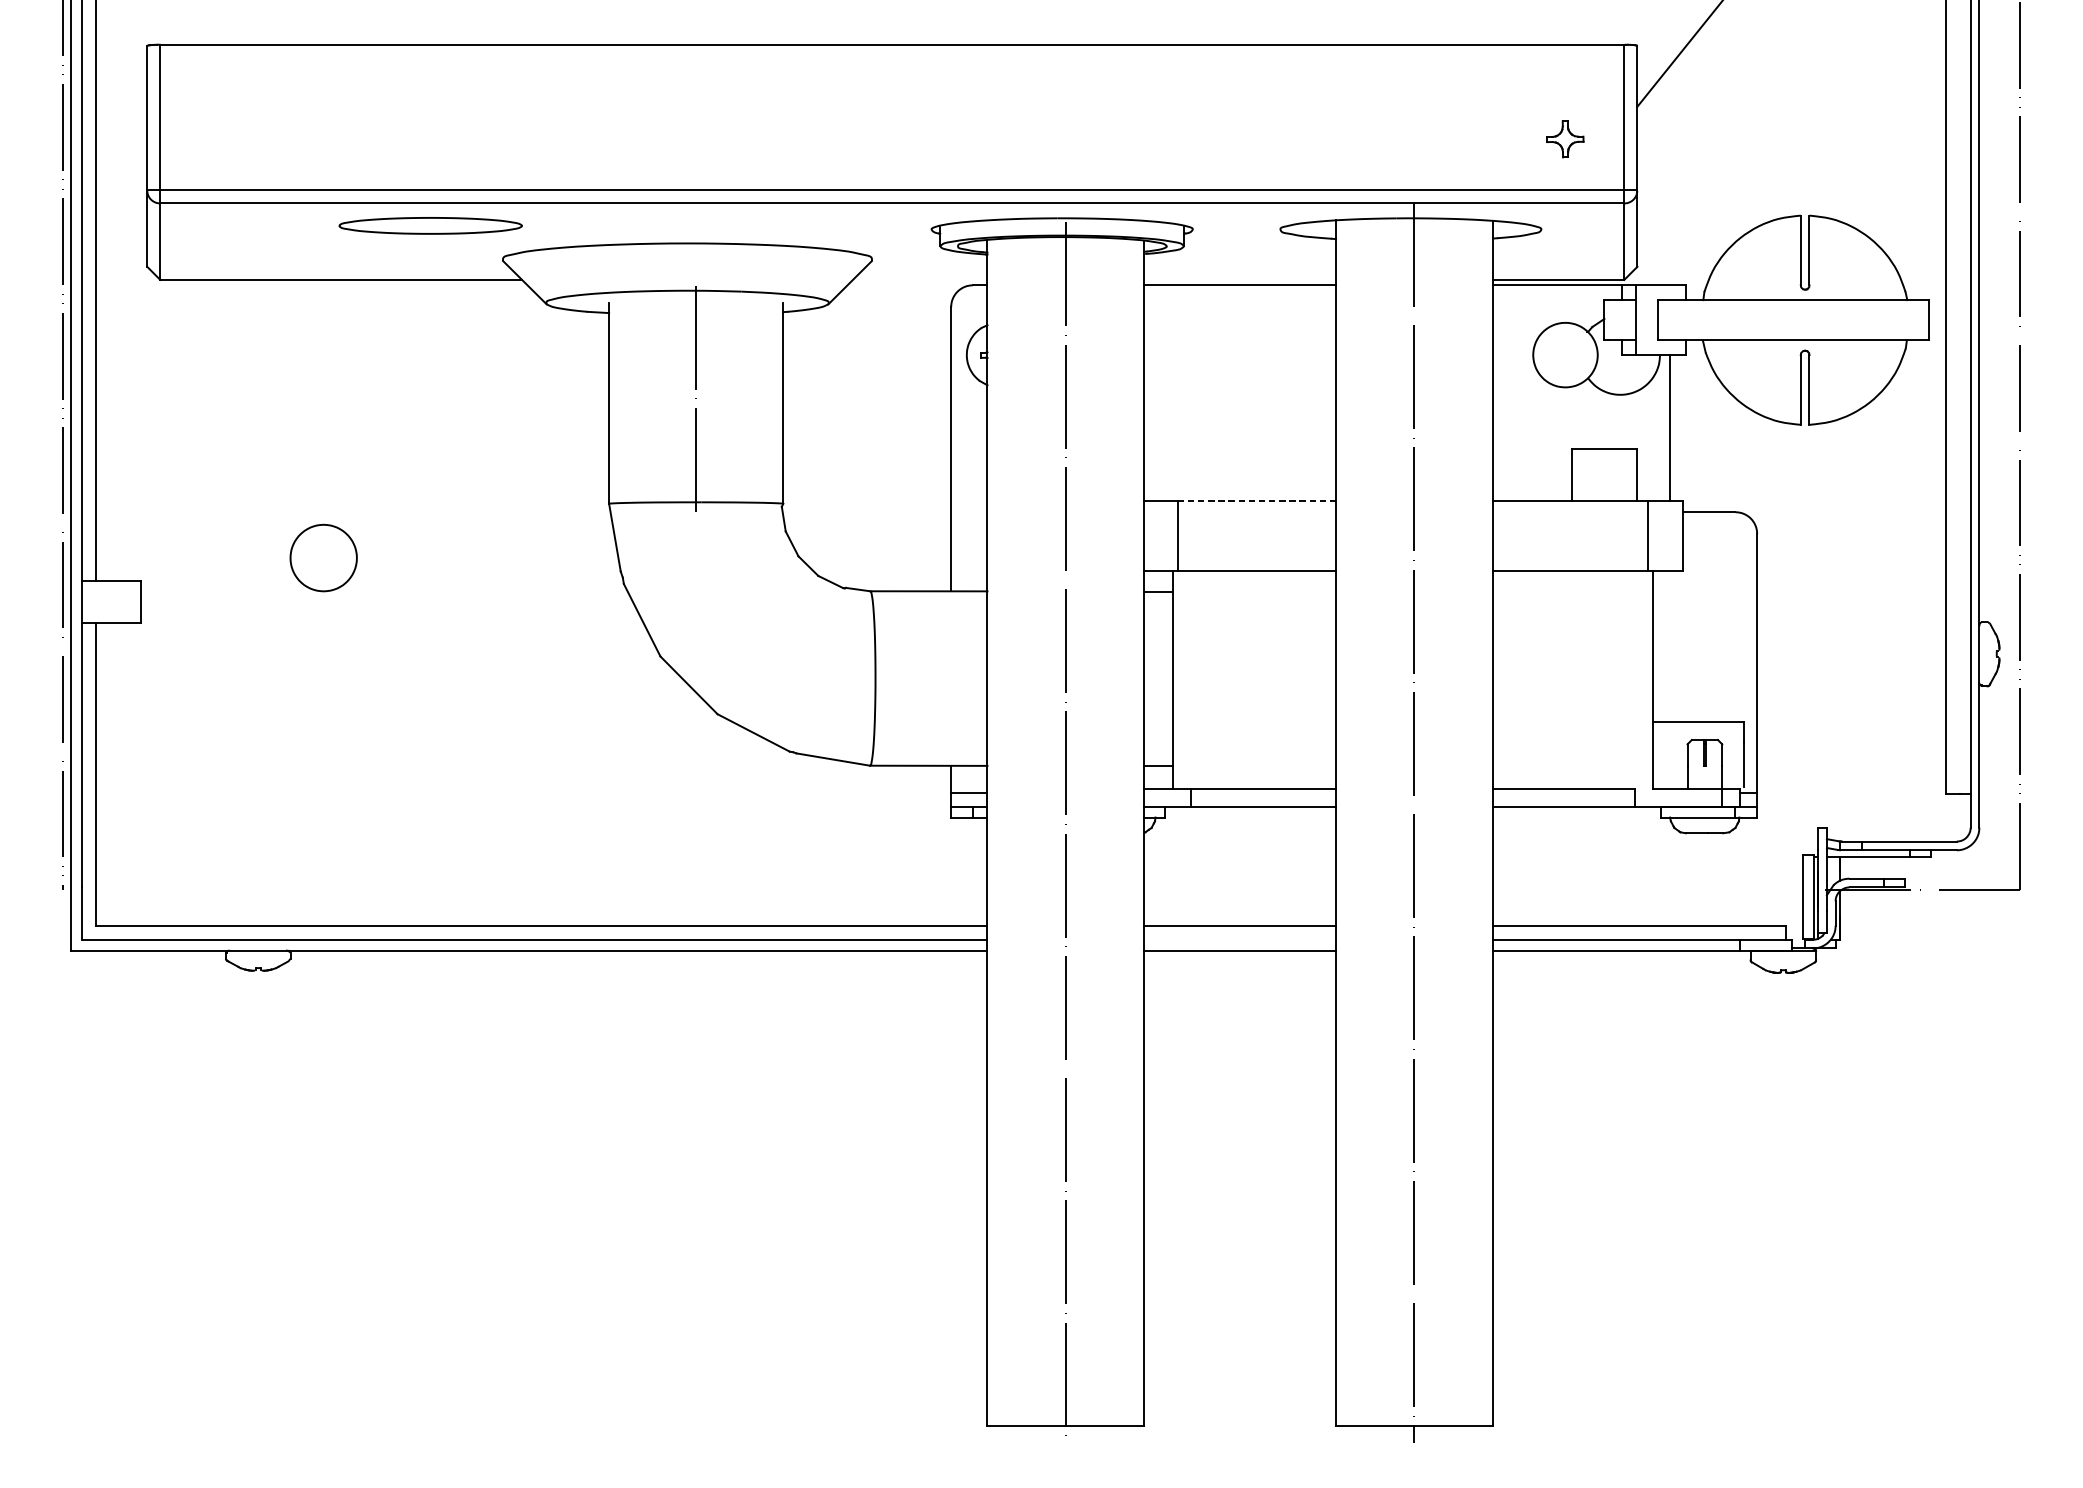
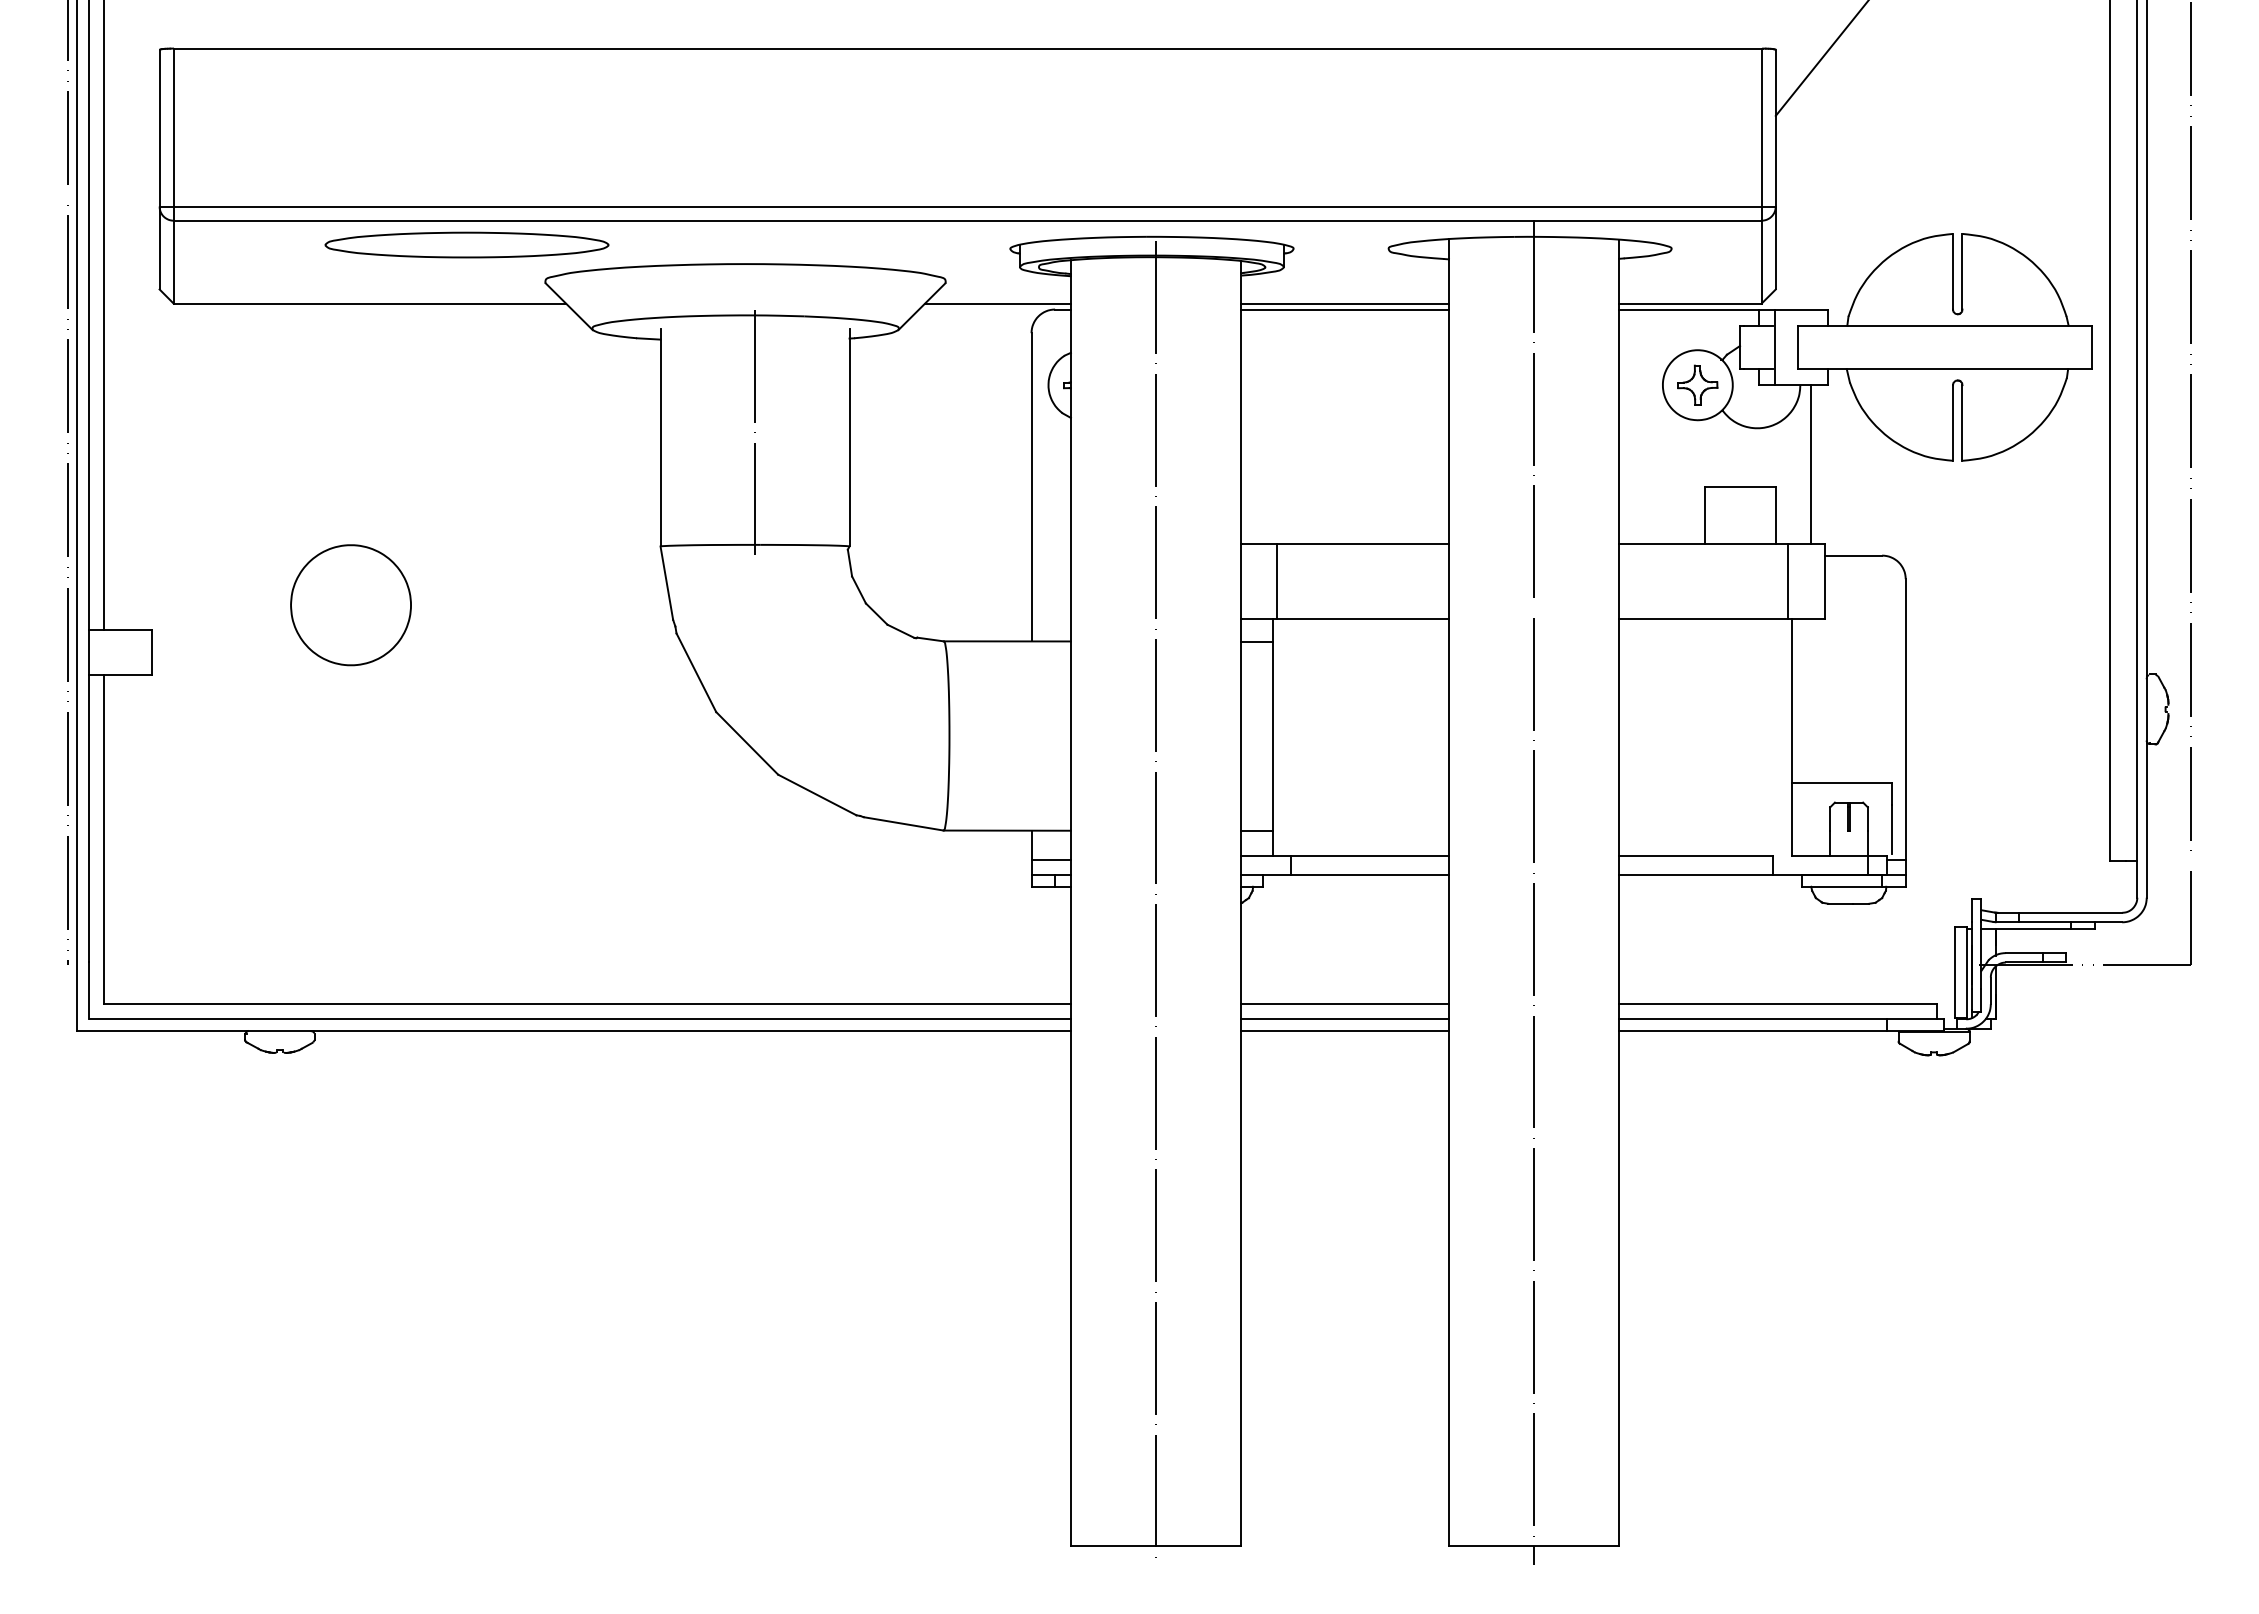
part: (1565, 138) -> (1697, 384), moved
part: (430, 225) -> (466, 244), size x1.43
line: (919, 279) -> (997, 303), added
line: (1240, 279) -> (1345, 303), added
line: (1257, 501) -> (1363, 543), dashed -> solid
part: (323, 558) -> (350, 605), size x1.67
line: (1240, 939) -> (1345, 1019), added

